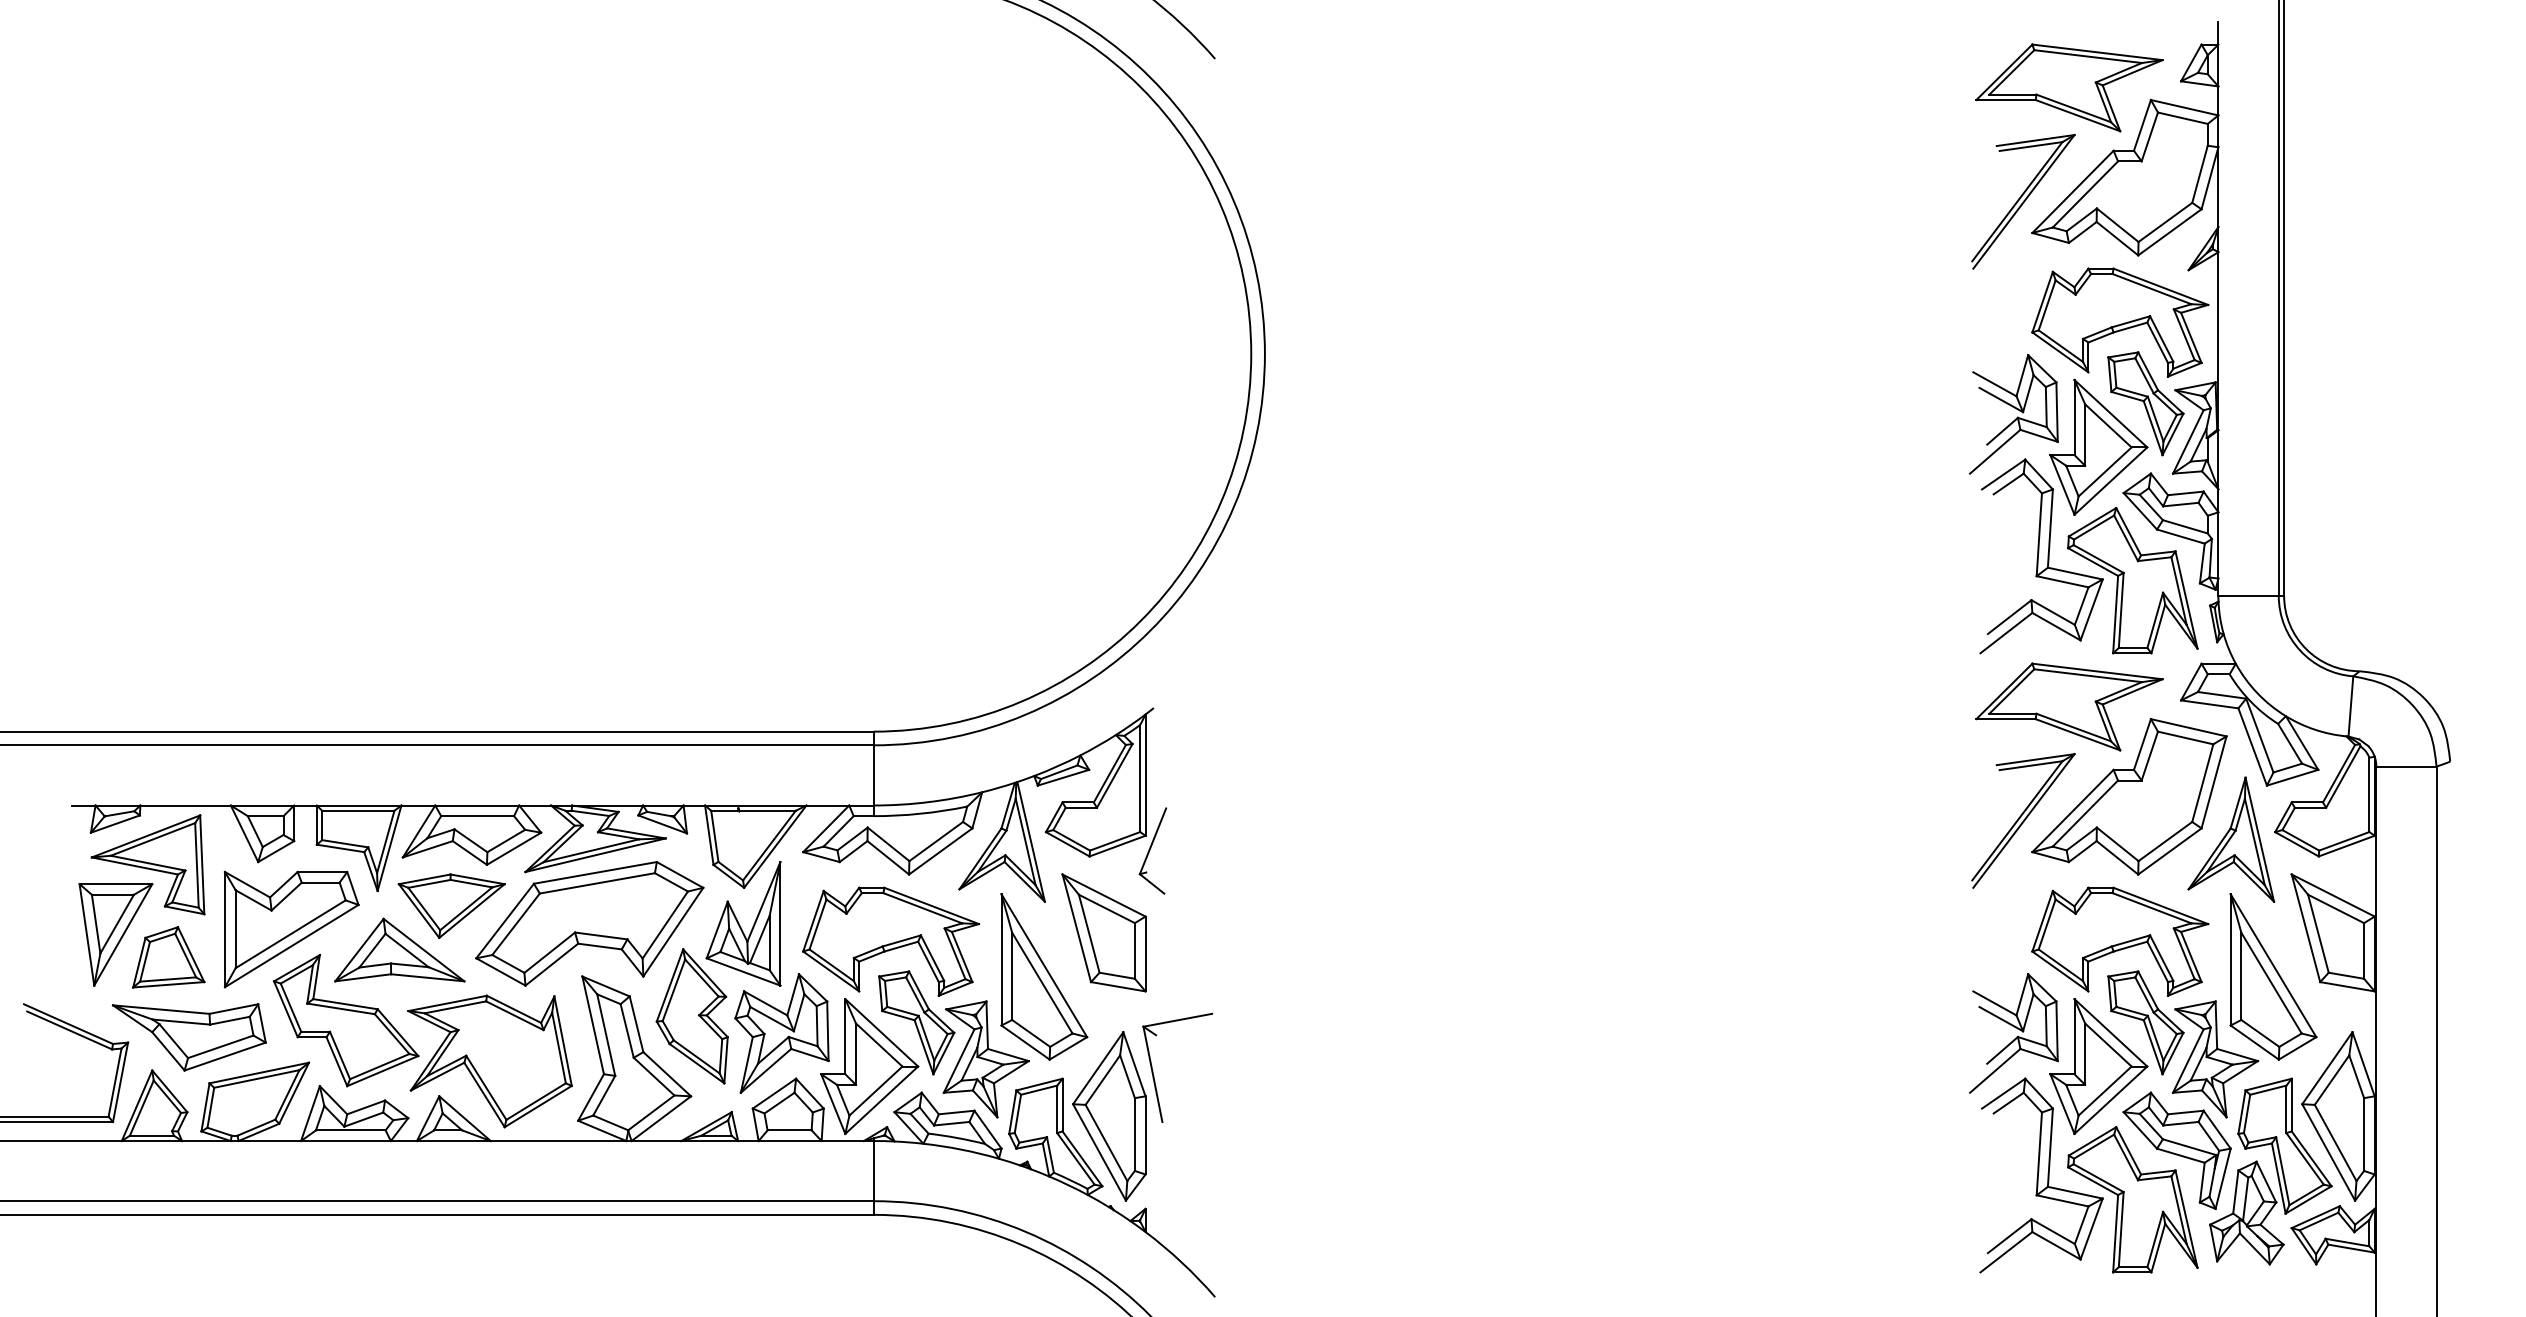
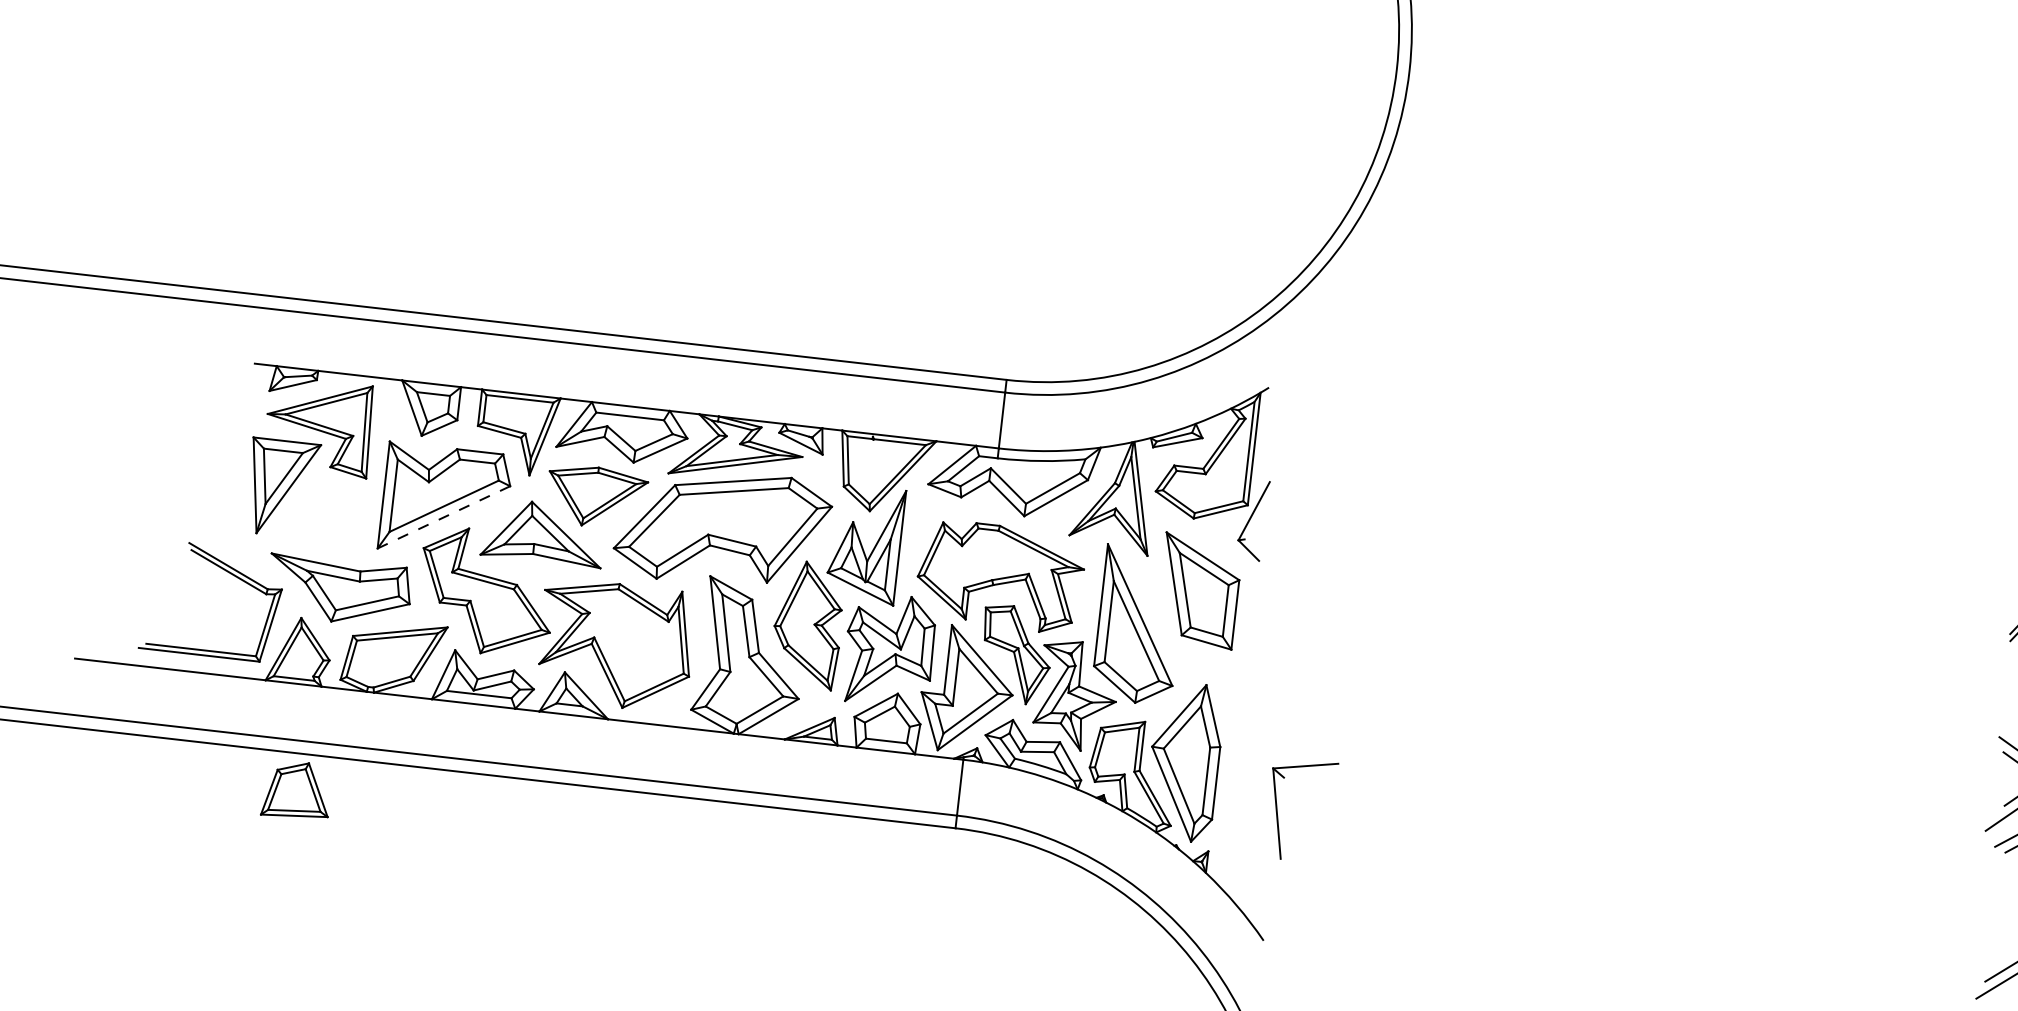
line: (291, 946) -> (443, 517), solid -> dashed
part: (168, 957) -> (296, 790), moved
part: (1153, 1070) -> (1277, 810), moved

